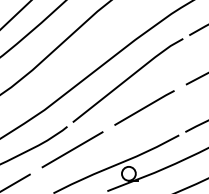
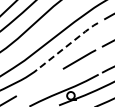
line: (129, 77) -> (71, 42), solid -> dashed
line: (71, 149) -> (39, 82), removed

